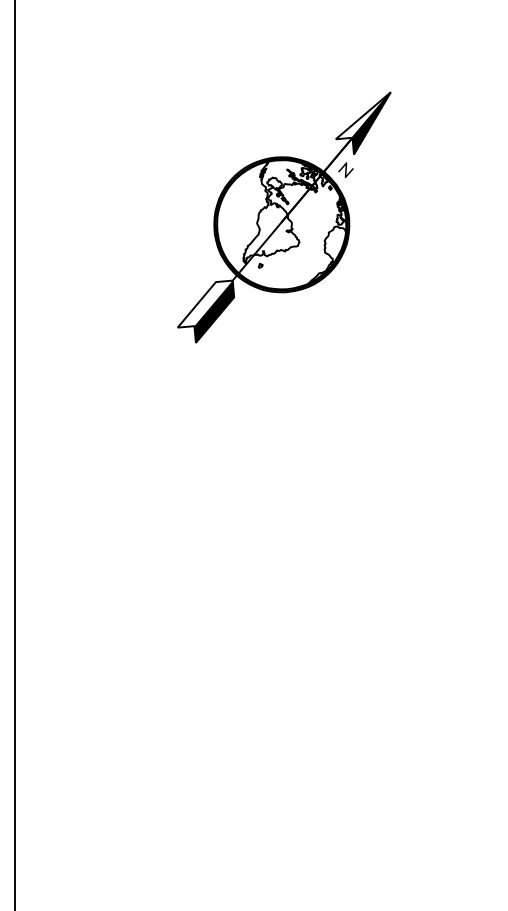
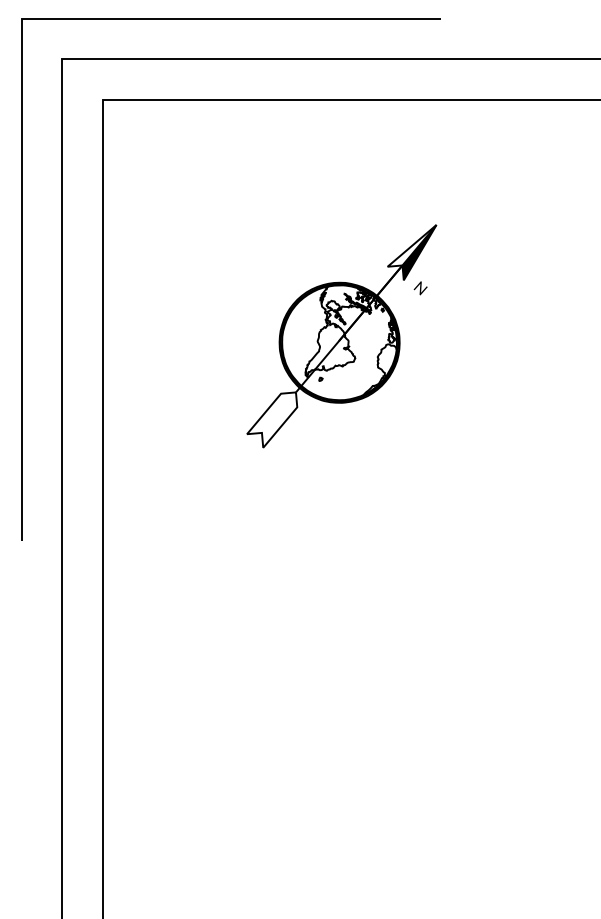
text: (345, 170) -> (420, 288), moved
fill: (214, 311) -> (279, 419), removed

